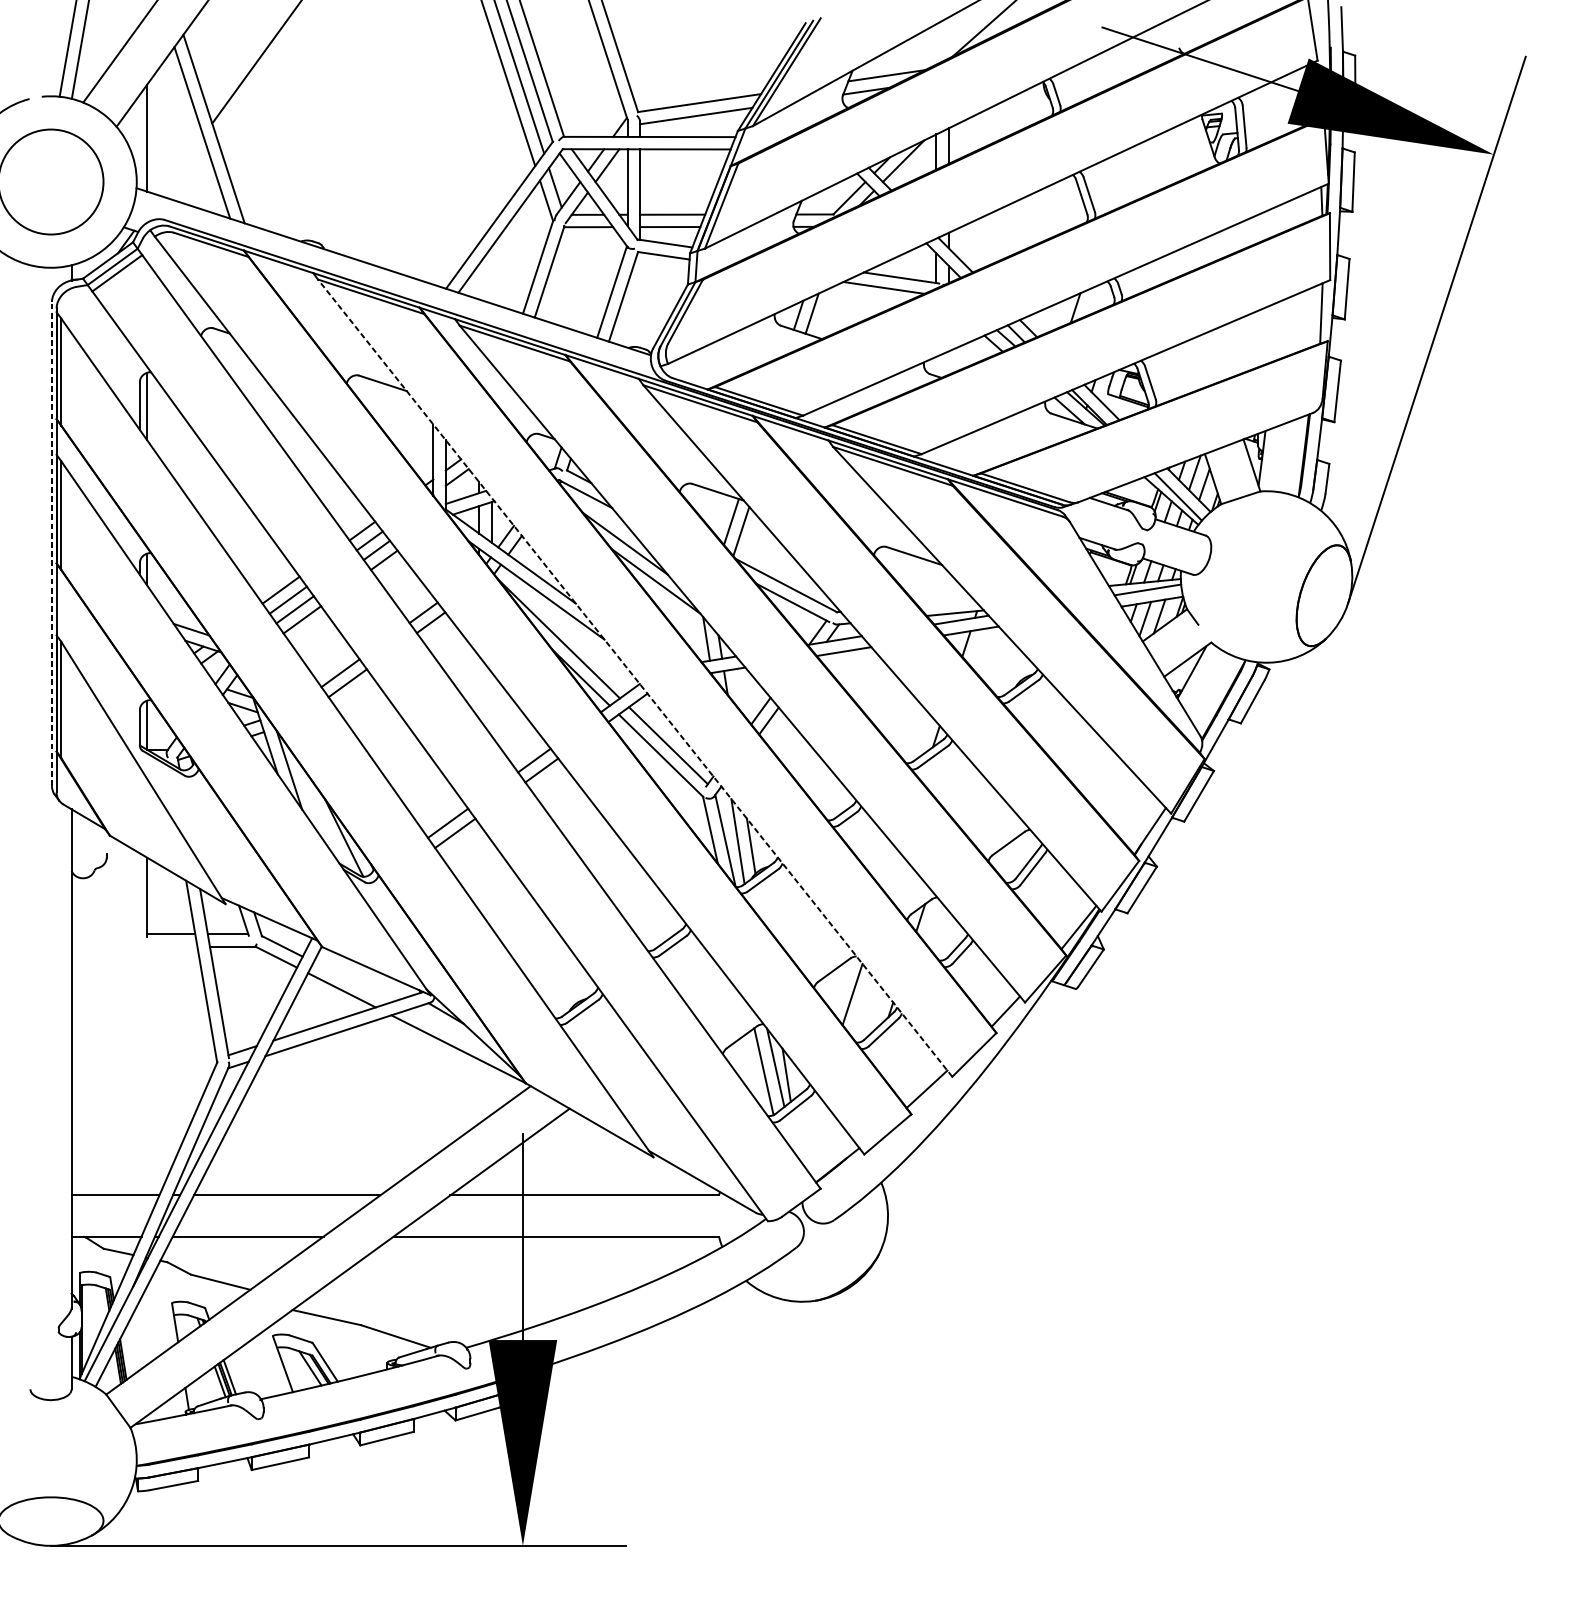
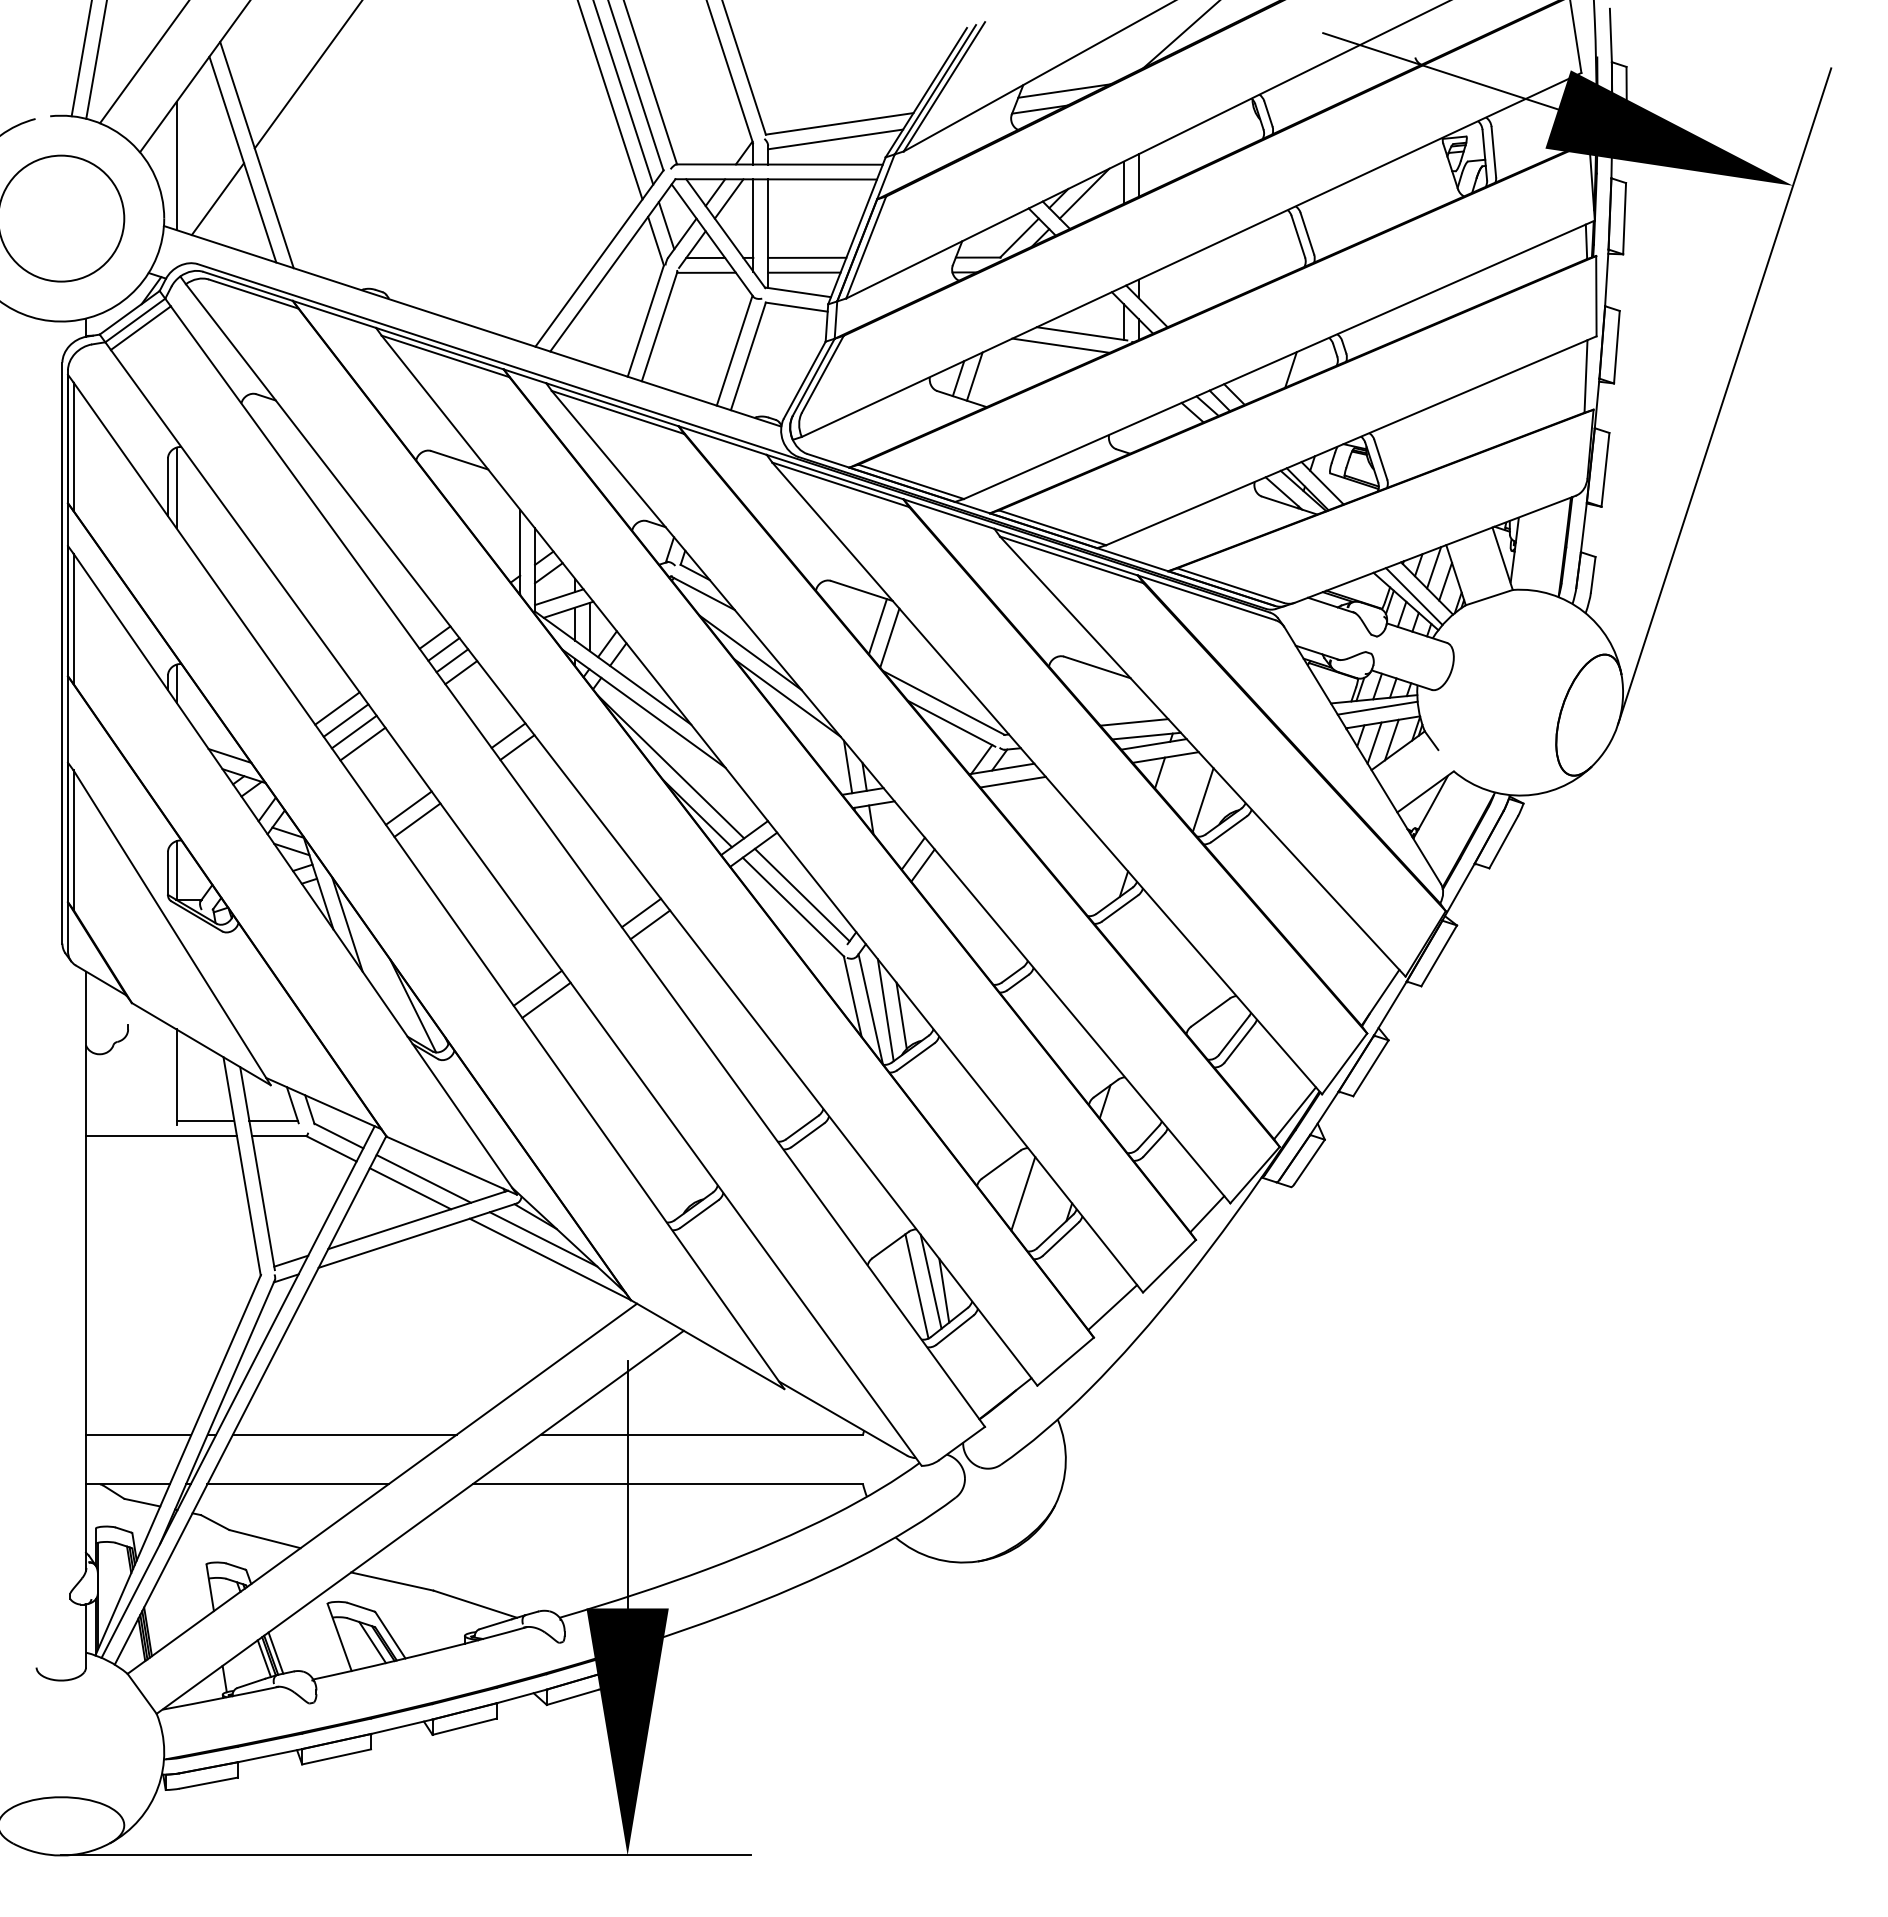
line: (181, 166) -> (217, 199), added
line: (52, 544) -> (62, 653), dashed -> solid
line: (945, 601) -> (1134, 722), added
line: (1001, 666) -> (1202, 799), added
line: (635, 677) -> (762, 813), dashed -> solid
line: (134, 946) -> (161, 1136), added
line: (352, 981) -> (423, 1178), added
line: (452, 1032) -> (543, 1239), added

